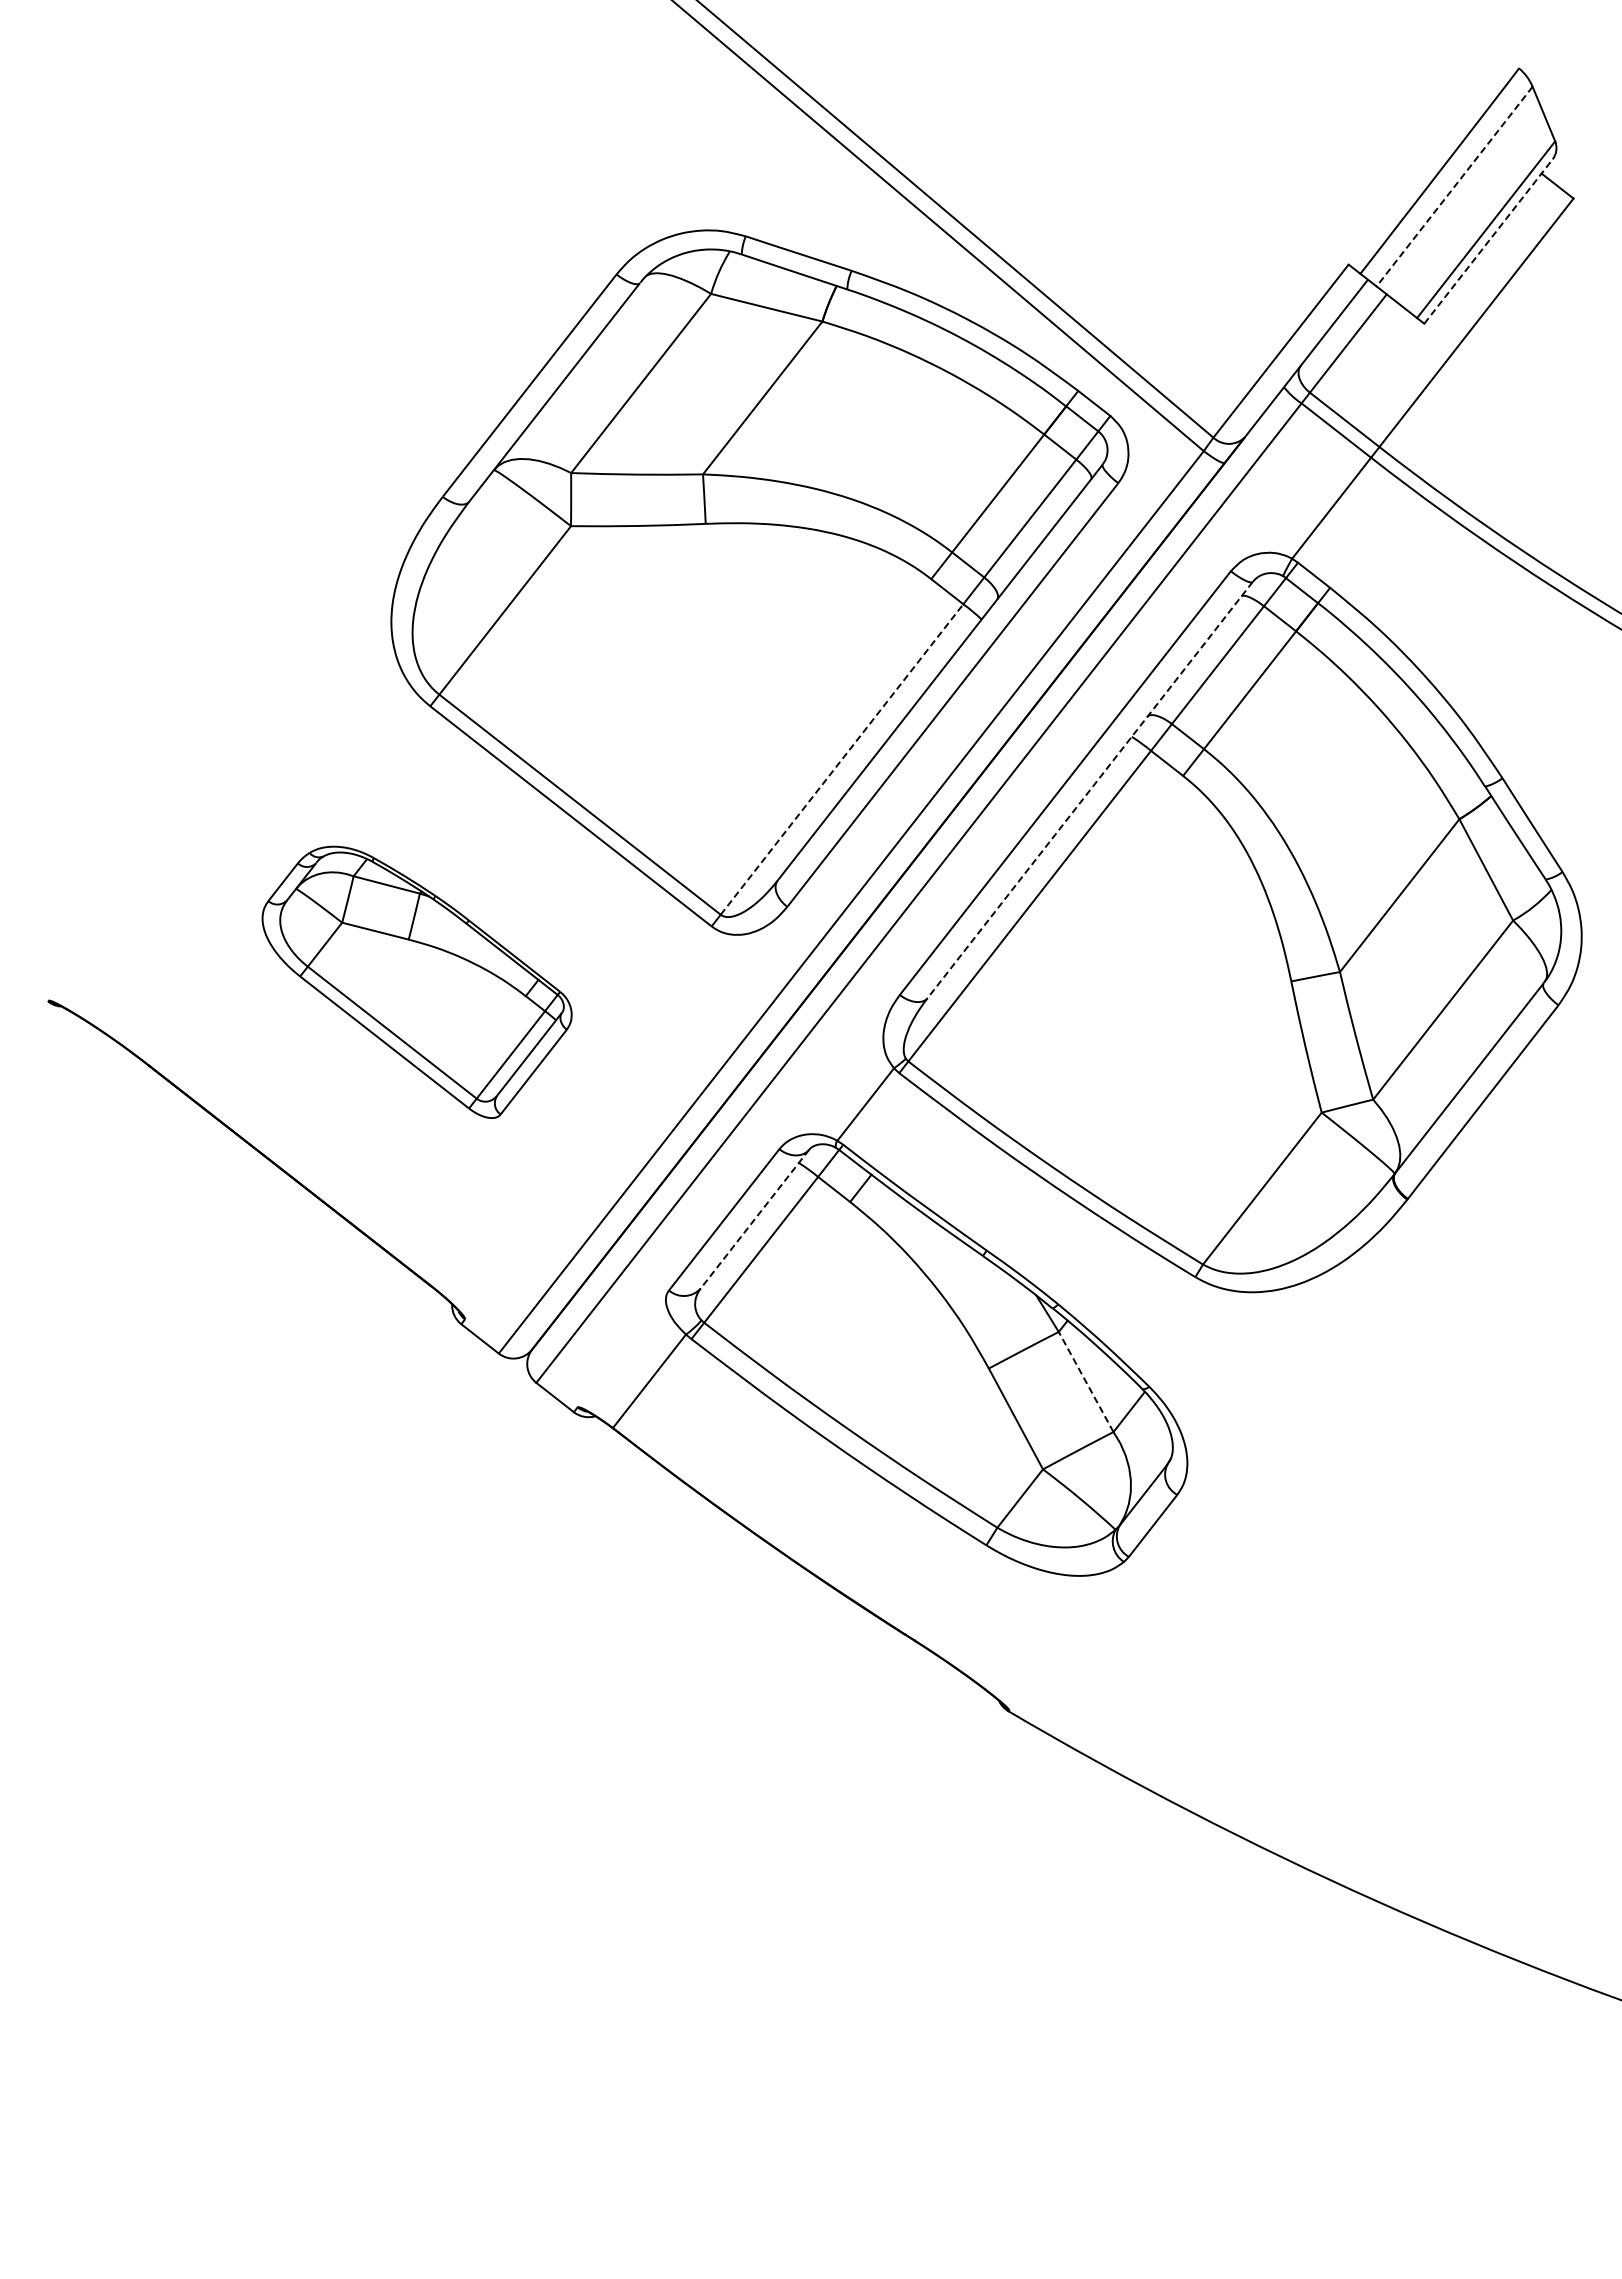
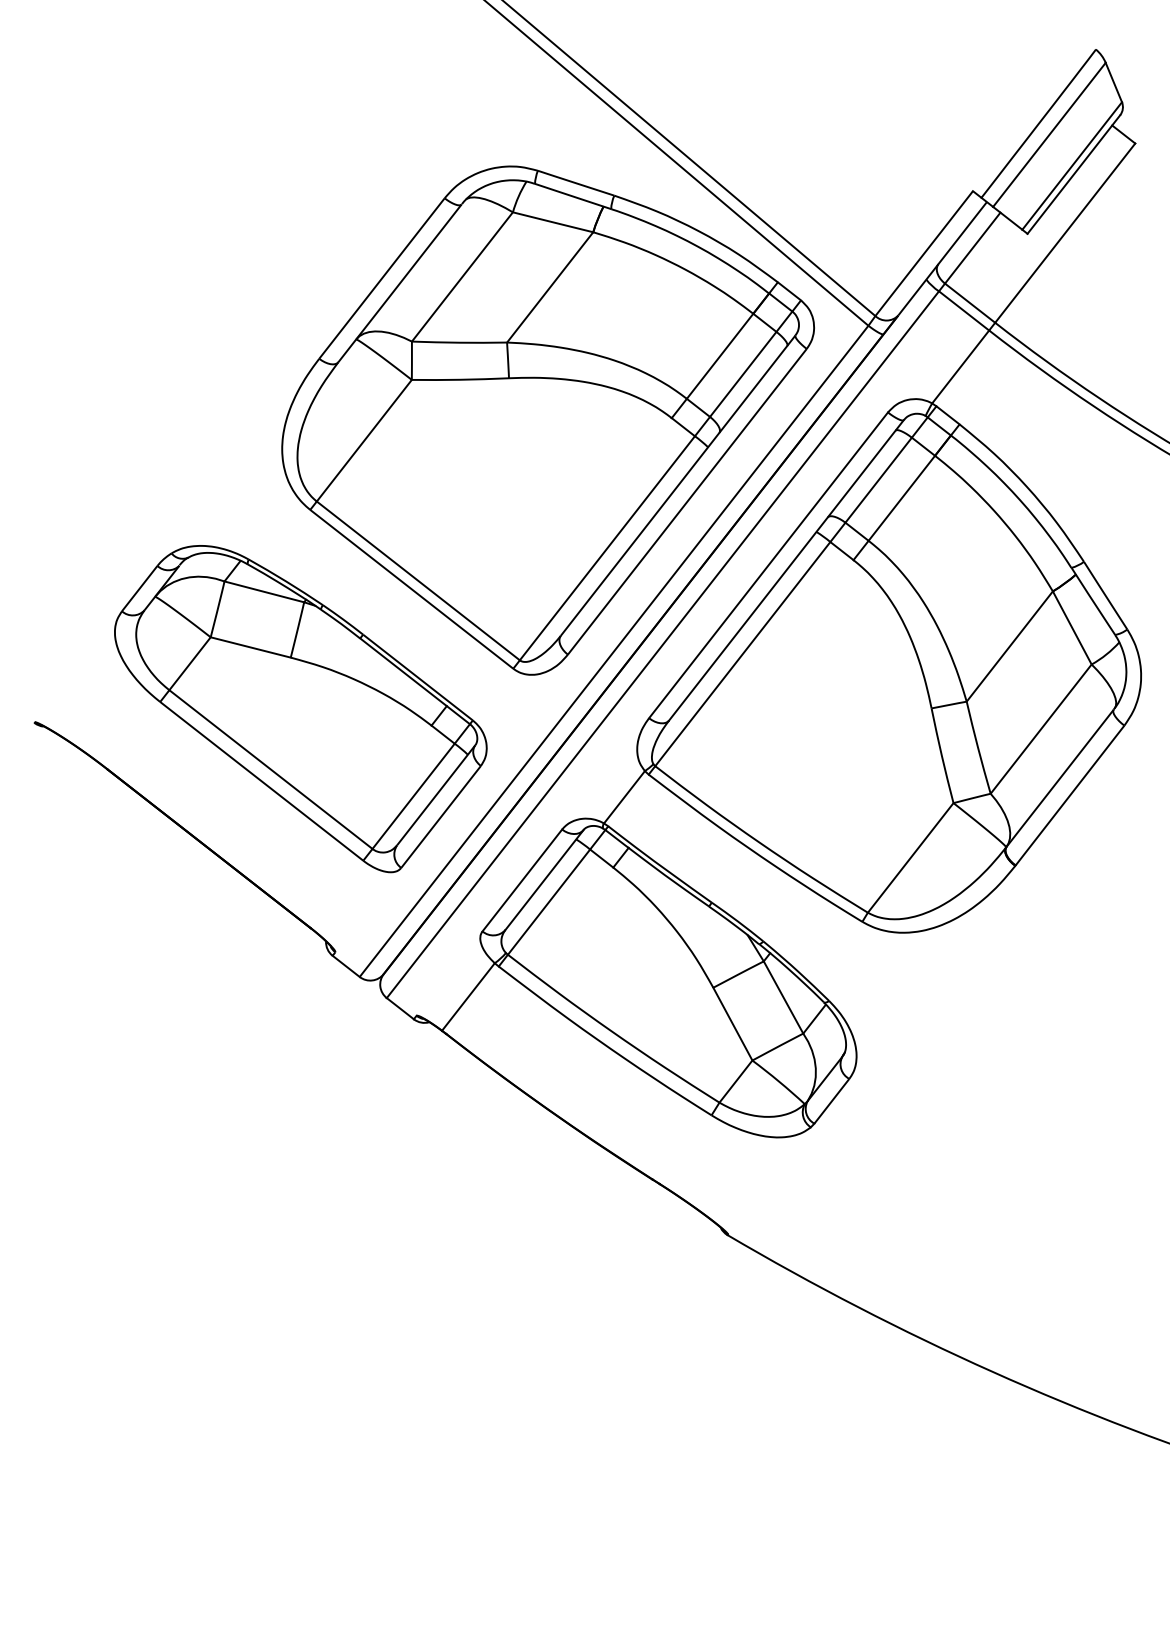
line: (1454, 186) -> (1049, 134), dashed -> solid
line: (1488, 241) -> (1073, 174), dashed -> solid
line: (842, 759) -> (607, 548), dashed -> solid
line: (1089, 790) -> (785, 570), dashed -> solid
part: (416, 982) -> (300, 709), size x1.67
line: (754, 1219) -> (544, 880), dashed -> solid
line: (1085, 1381) -> (783, 997), dashed -> solid

